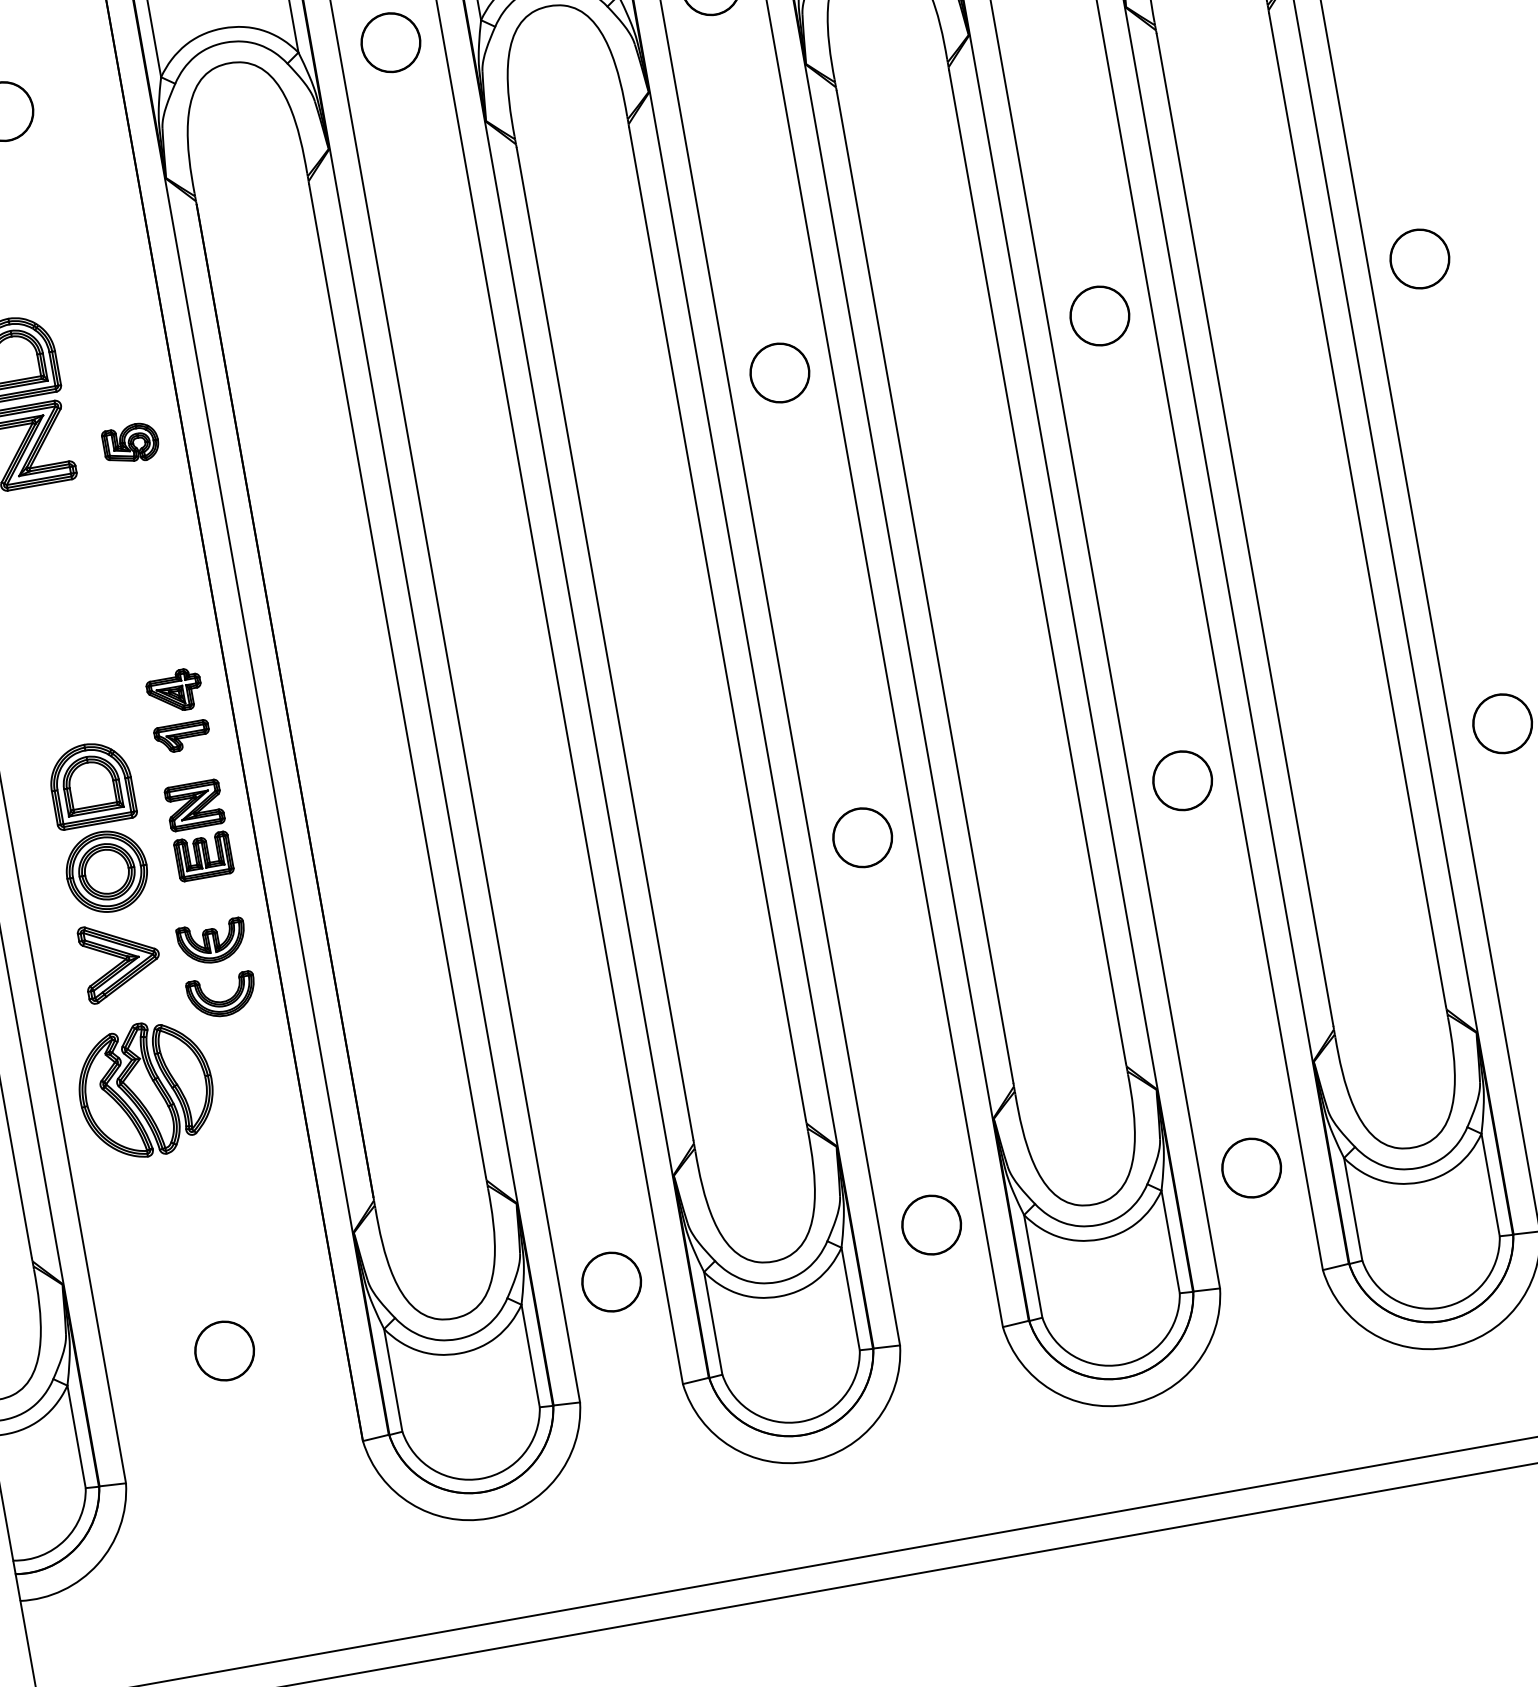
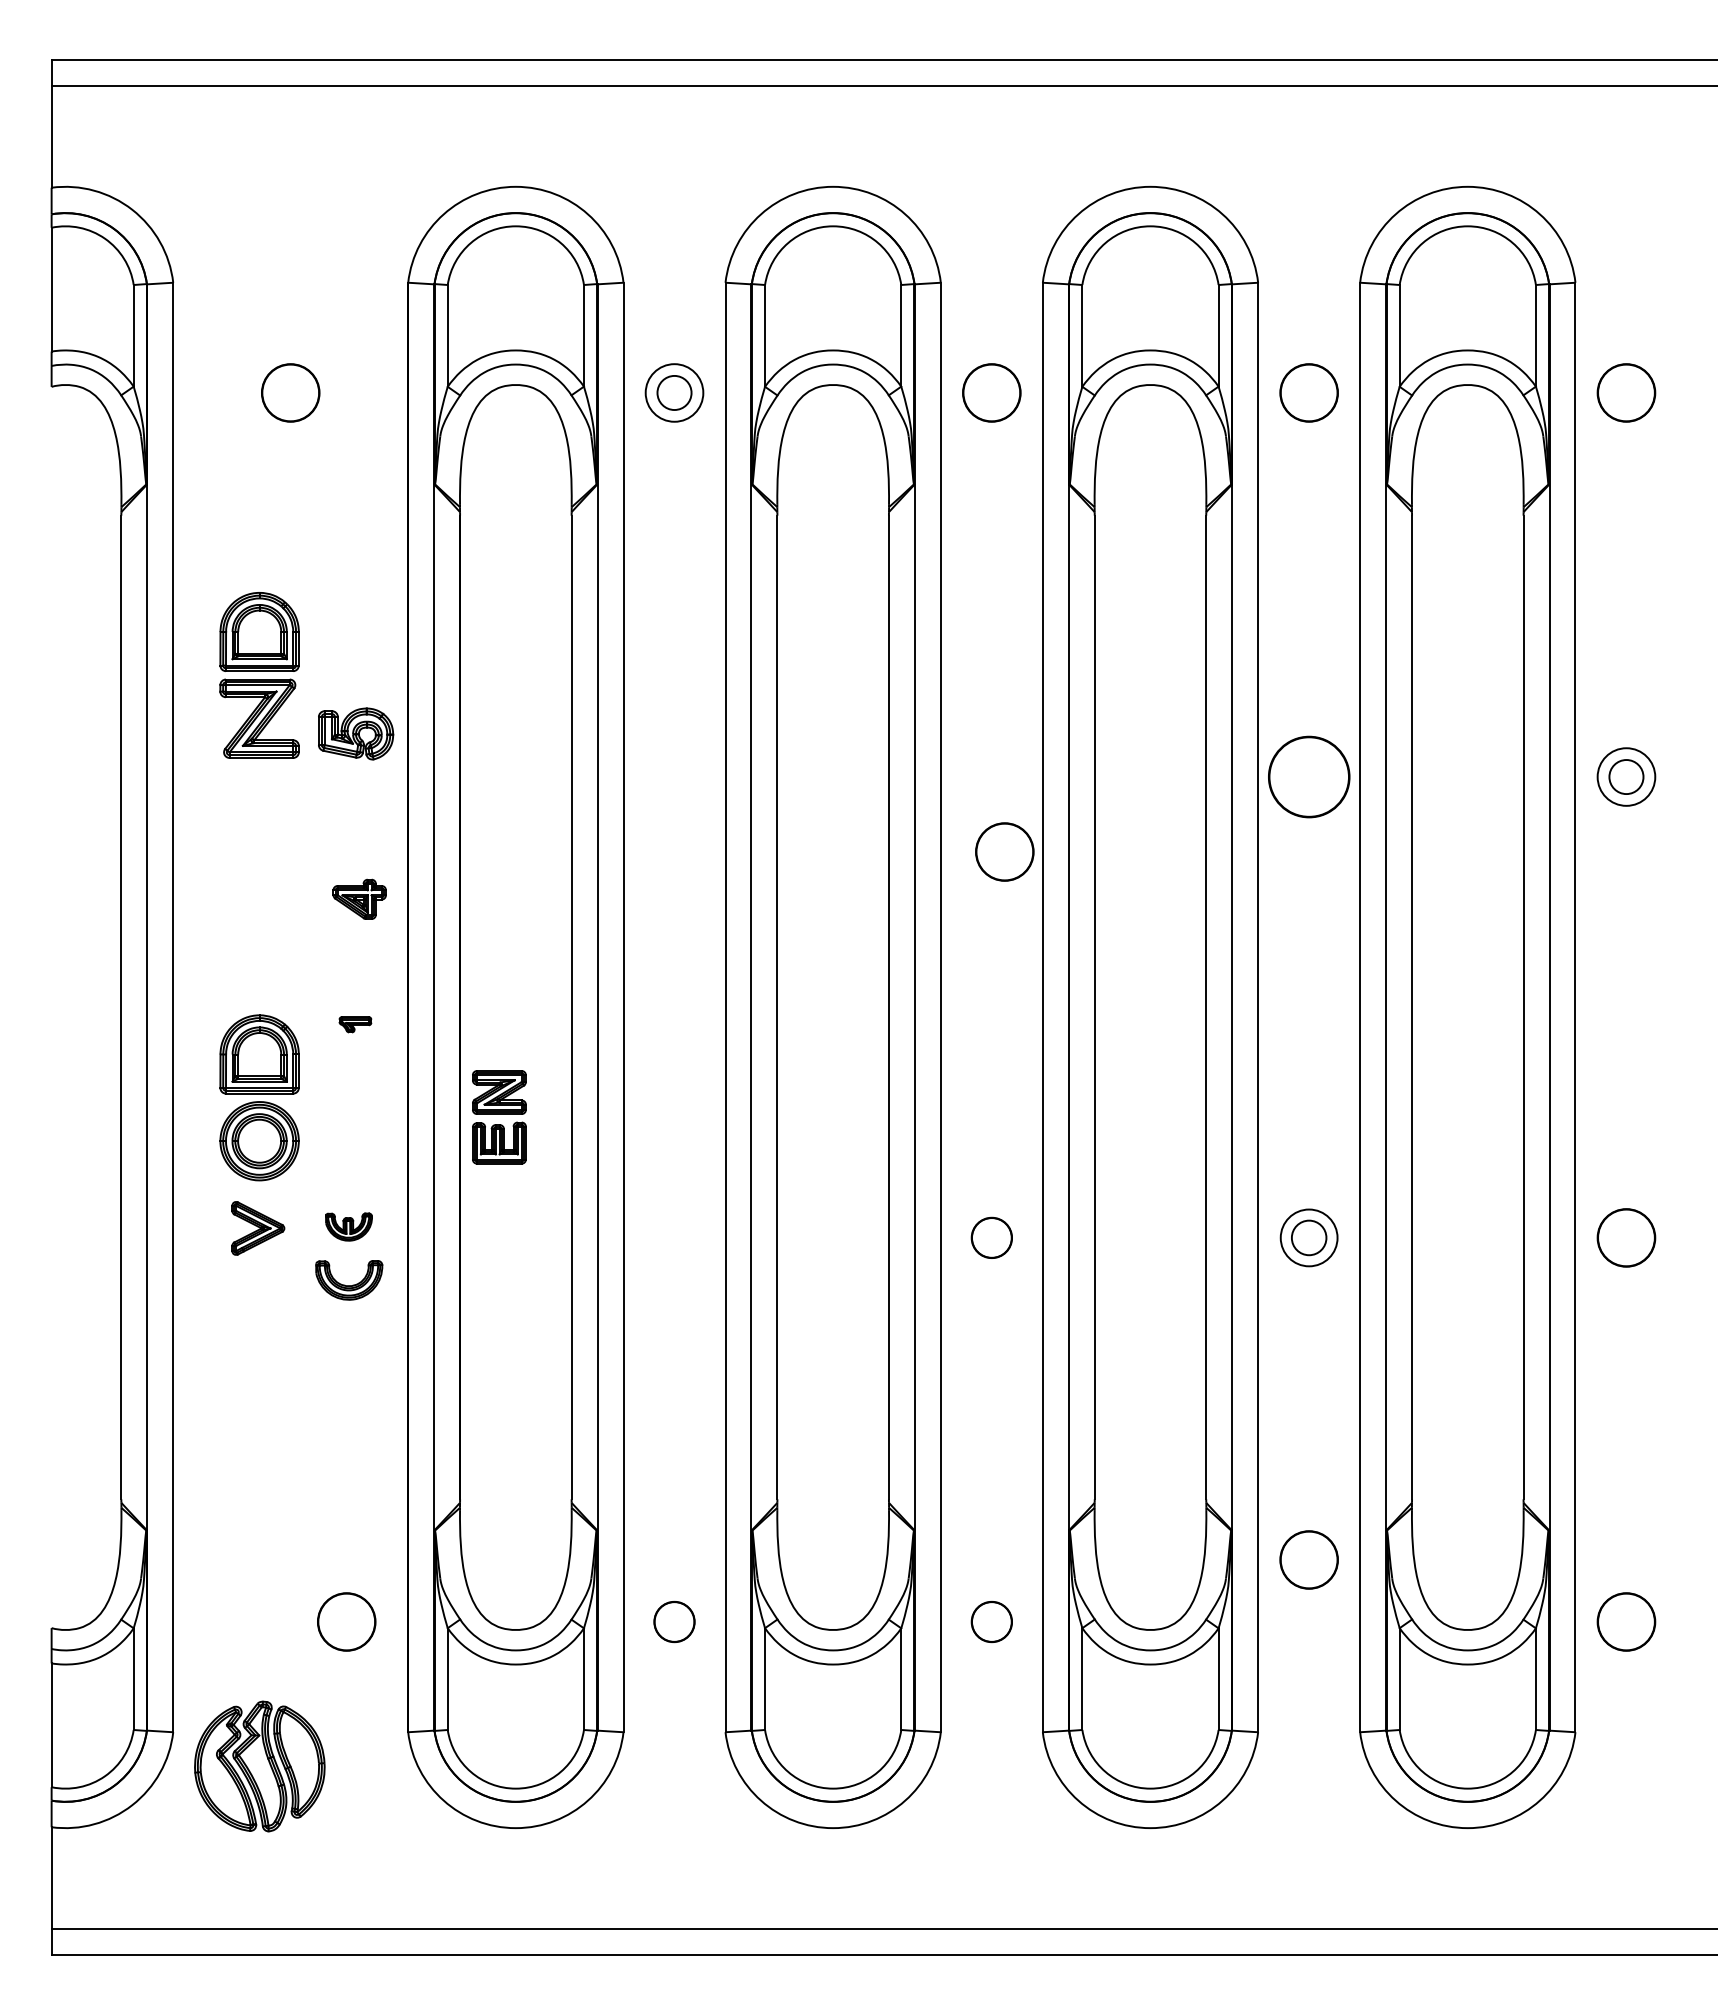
circle: (390, 42) -> (674, 392), size x0.6
circle: (1419, 258) -> (1626, 776), size x0.6
circle: (1099, 315) -> (1308, 776), size x1.4
circle: (779, 372) -> (1004, 851), moved
part: (130, 443) -> (355, 733), size x1.4
part: (174, 690) -> (359, 898), moved
part: (182, 736) -> (355, 1024), size x0.6
circle: (1181, 780) -> (1308, 1237), size x0.6
part: (199, 830) -> (499, 1117), moved
circle: (862, 837) -> (991, 1237), size x0.7
part: (211, 941) -> (348, 1226), size x0.7
part: (121, 960) -> (258, 1228), size x0.7
part: (145, 1089) -> (259, 1766), moved
circle: (1250, 1167) -> (1308, 1559), moved
circle: (931, 1224) -> (991, 1621), size x0.7
part: (611, 1281) -> (674, 1621), size x0.7
circle: (224, 1350) -> (346, 1621), moved

